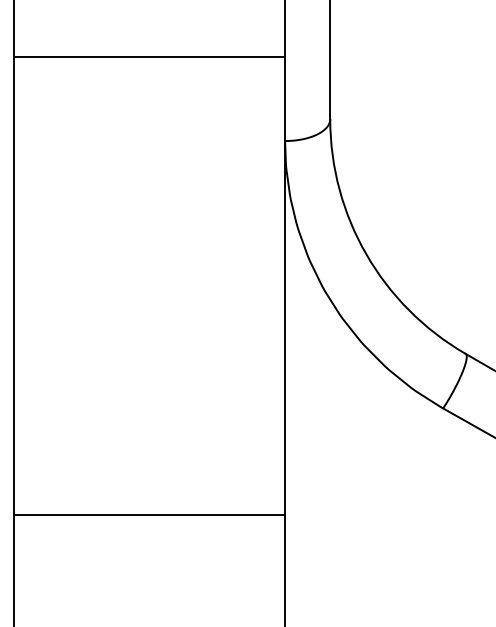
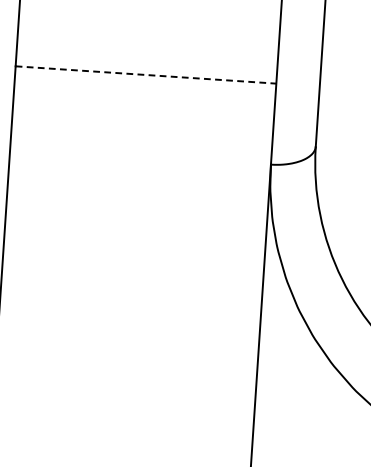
line: (150, 56) -> (146, 74), solid -> dashed

